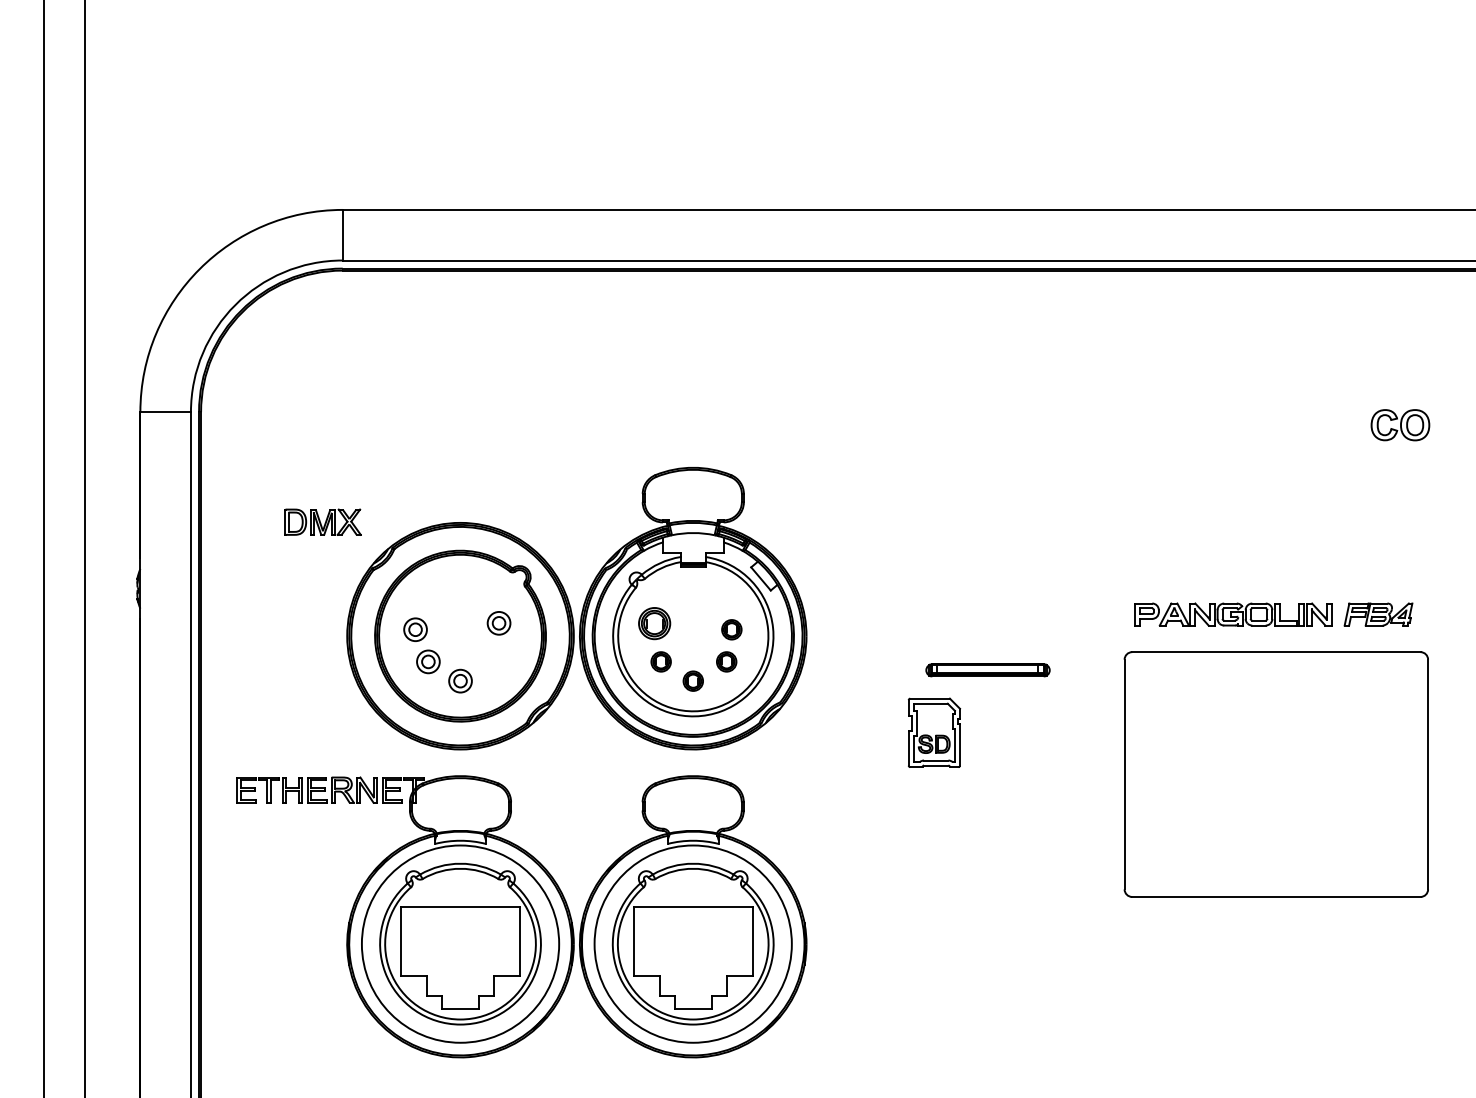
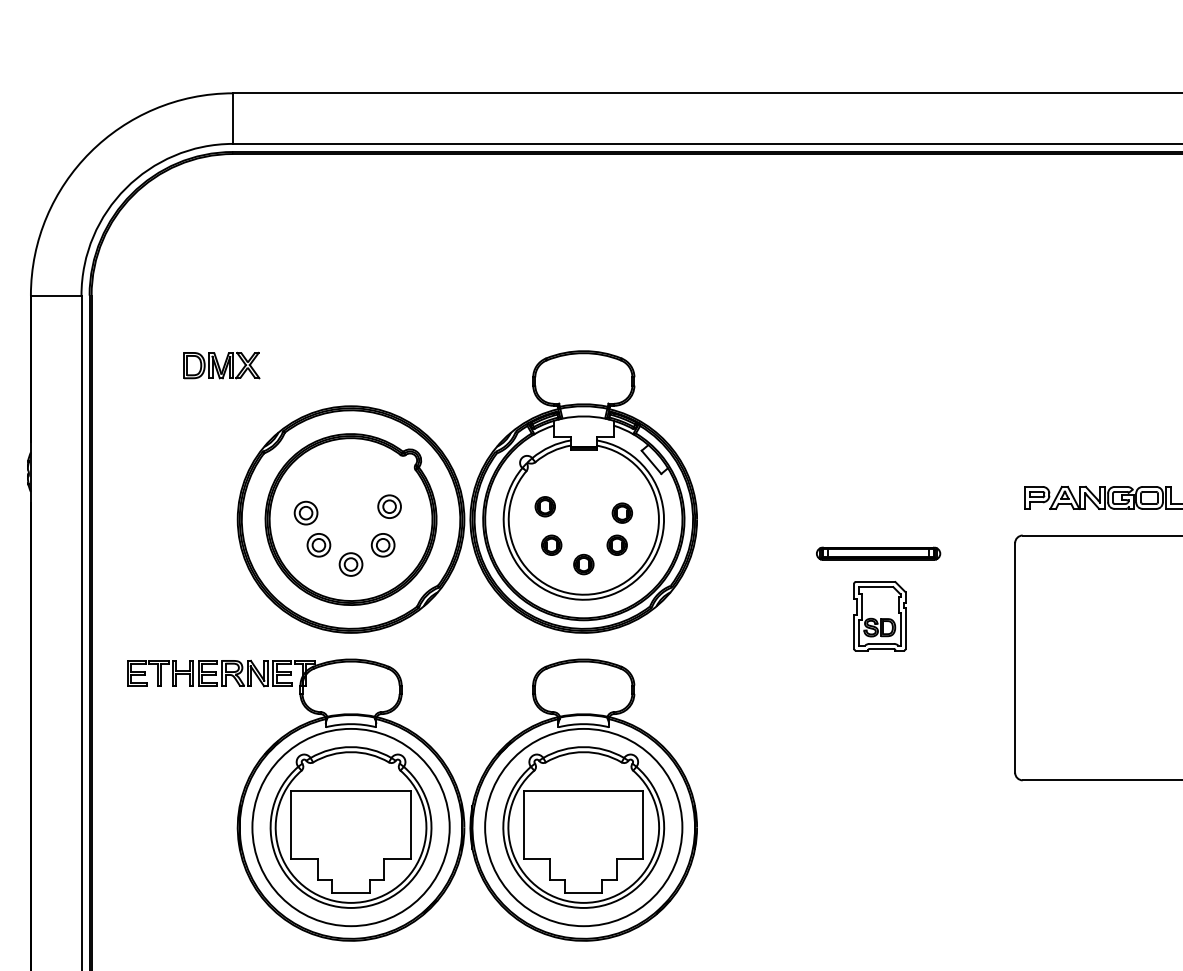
part: (322, 521) -> (221, 364), moved
part: (654, 622) -> (545, 505), size x0.62
part: (492, 661) -> (383, 544), added
part: (934, 732) -> (880, 615), moved

